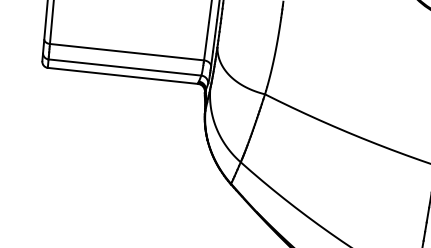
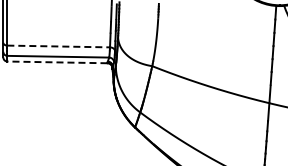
line: (128, 52) -> (59, 46), solid -> dashed
line: (121, 75) -> (56, 62), solid -> dashed

